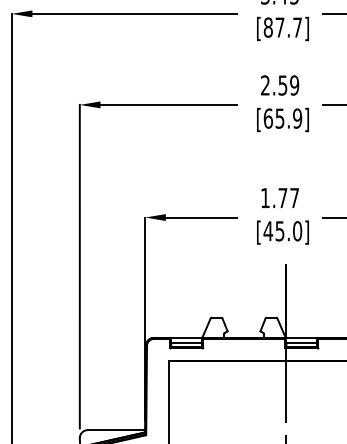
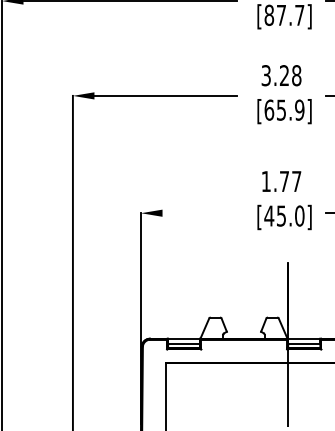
text: (280, 85) -> (281, 75), 2.59 -> 3.28
text: (282, 216) -> (284, 200), moved
line: (201, 217) -> (199, 213), removed

